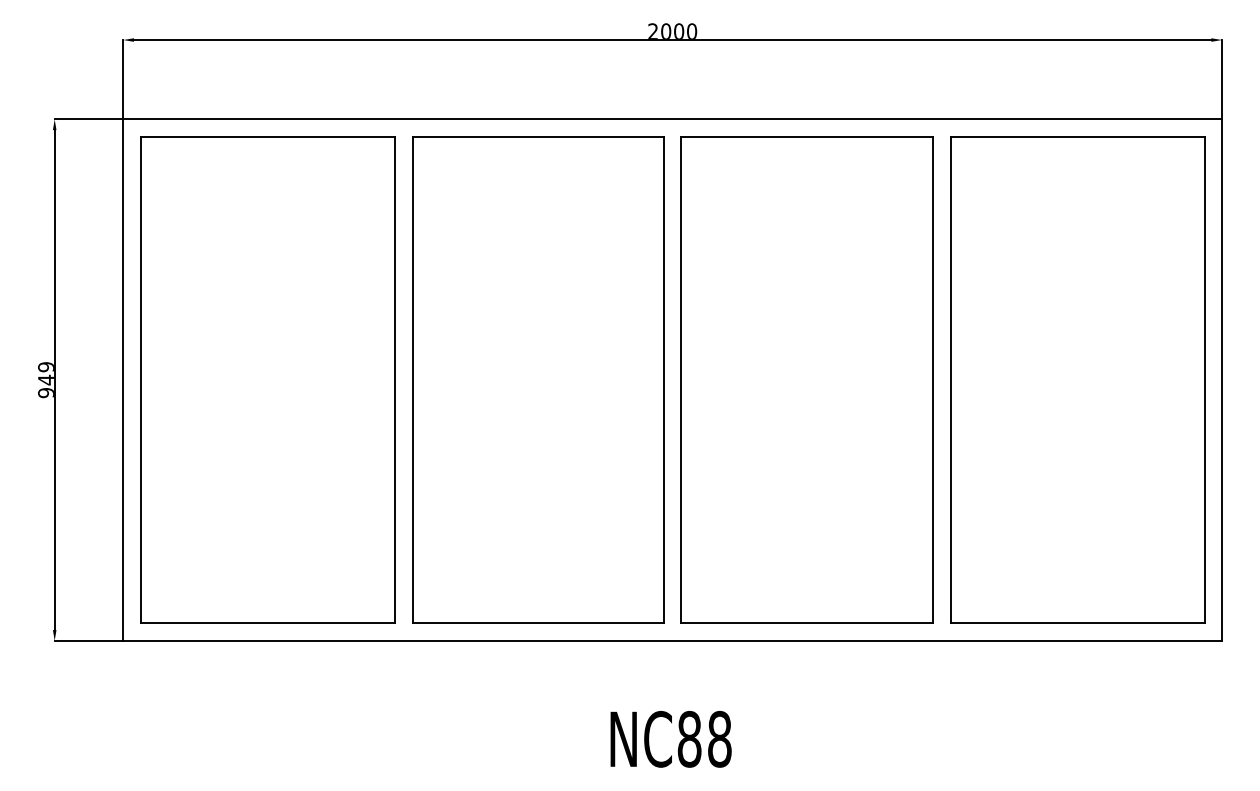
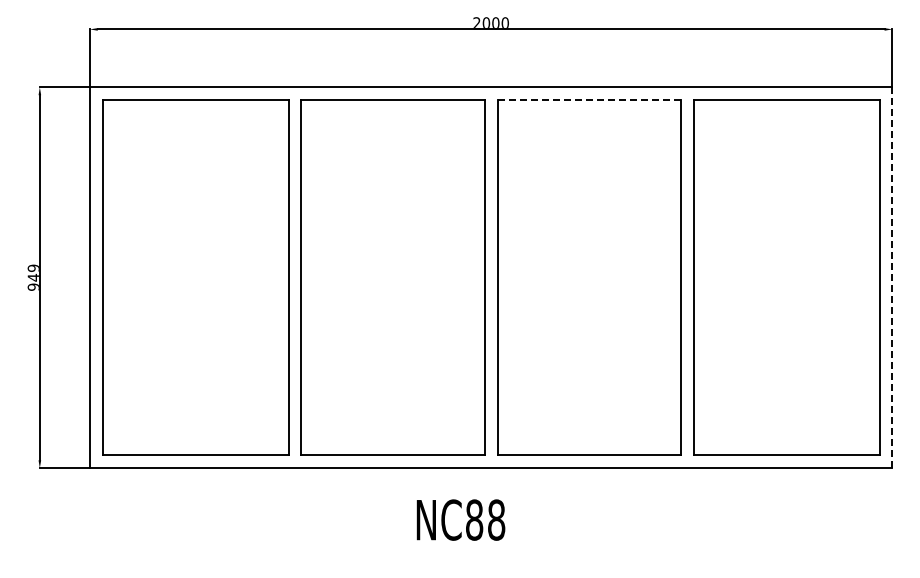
line: (807, 137) -> (589, 100), solid -> dashed
line: (1222, 379) -> (892, 277), solid -> dashed
text: (670, 738) -> (460, 519), moved

